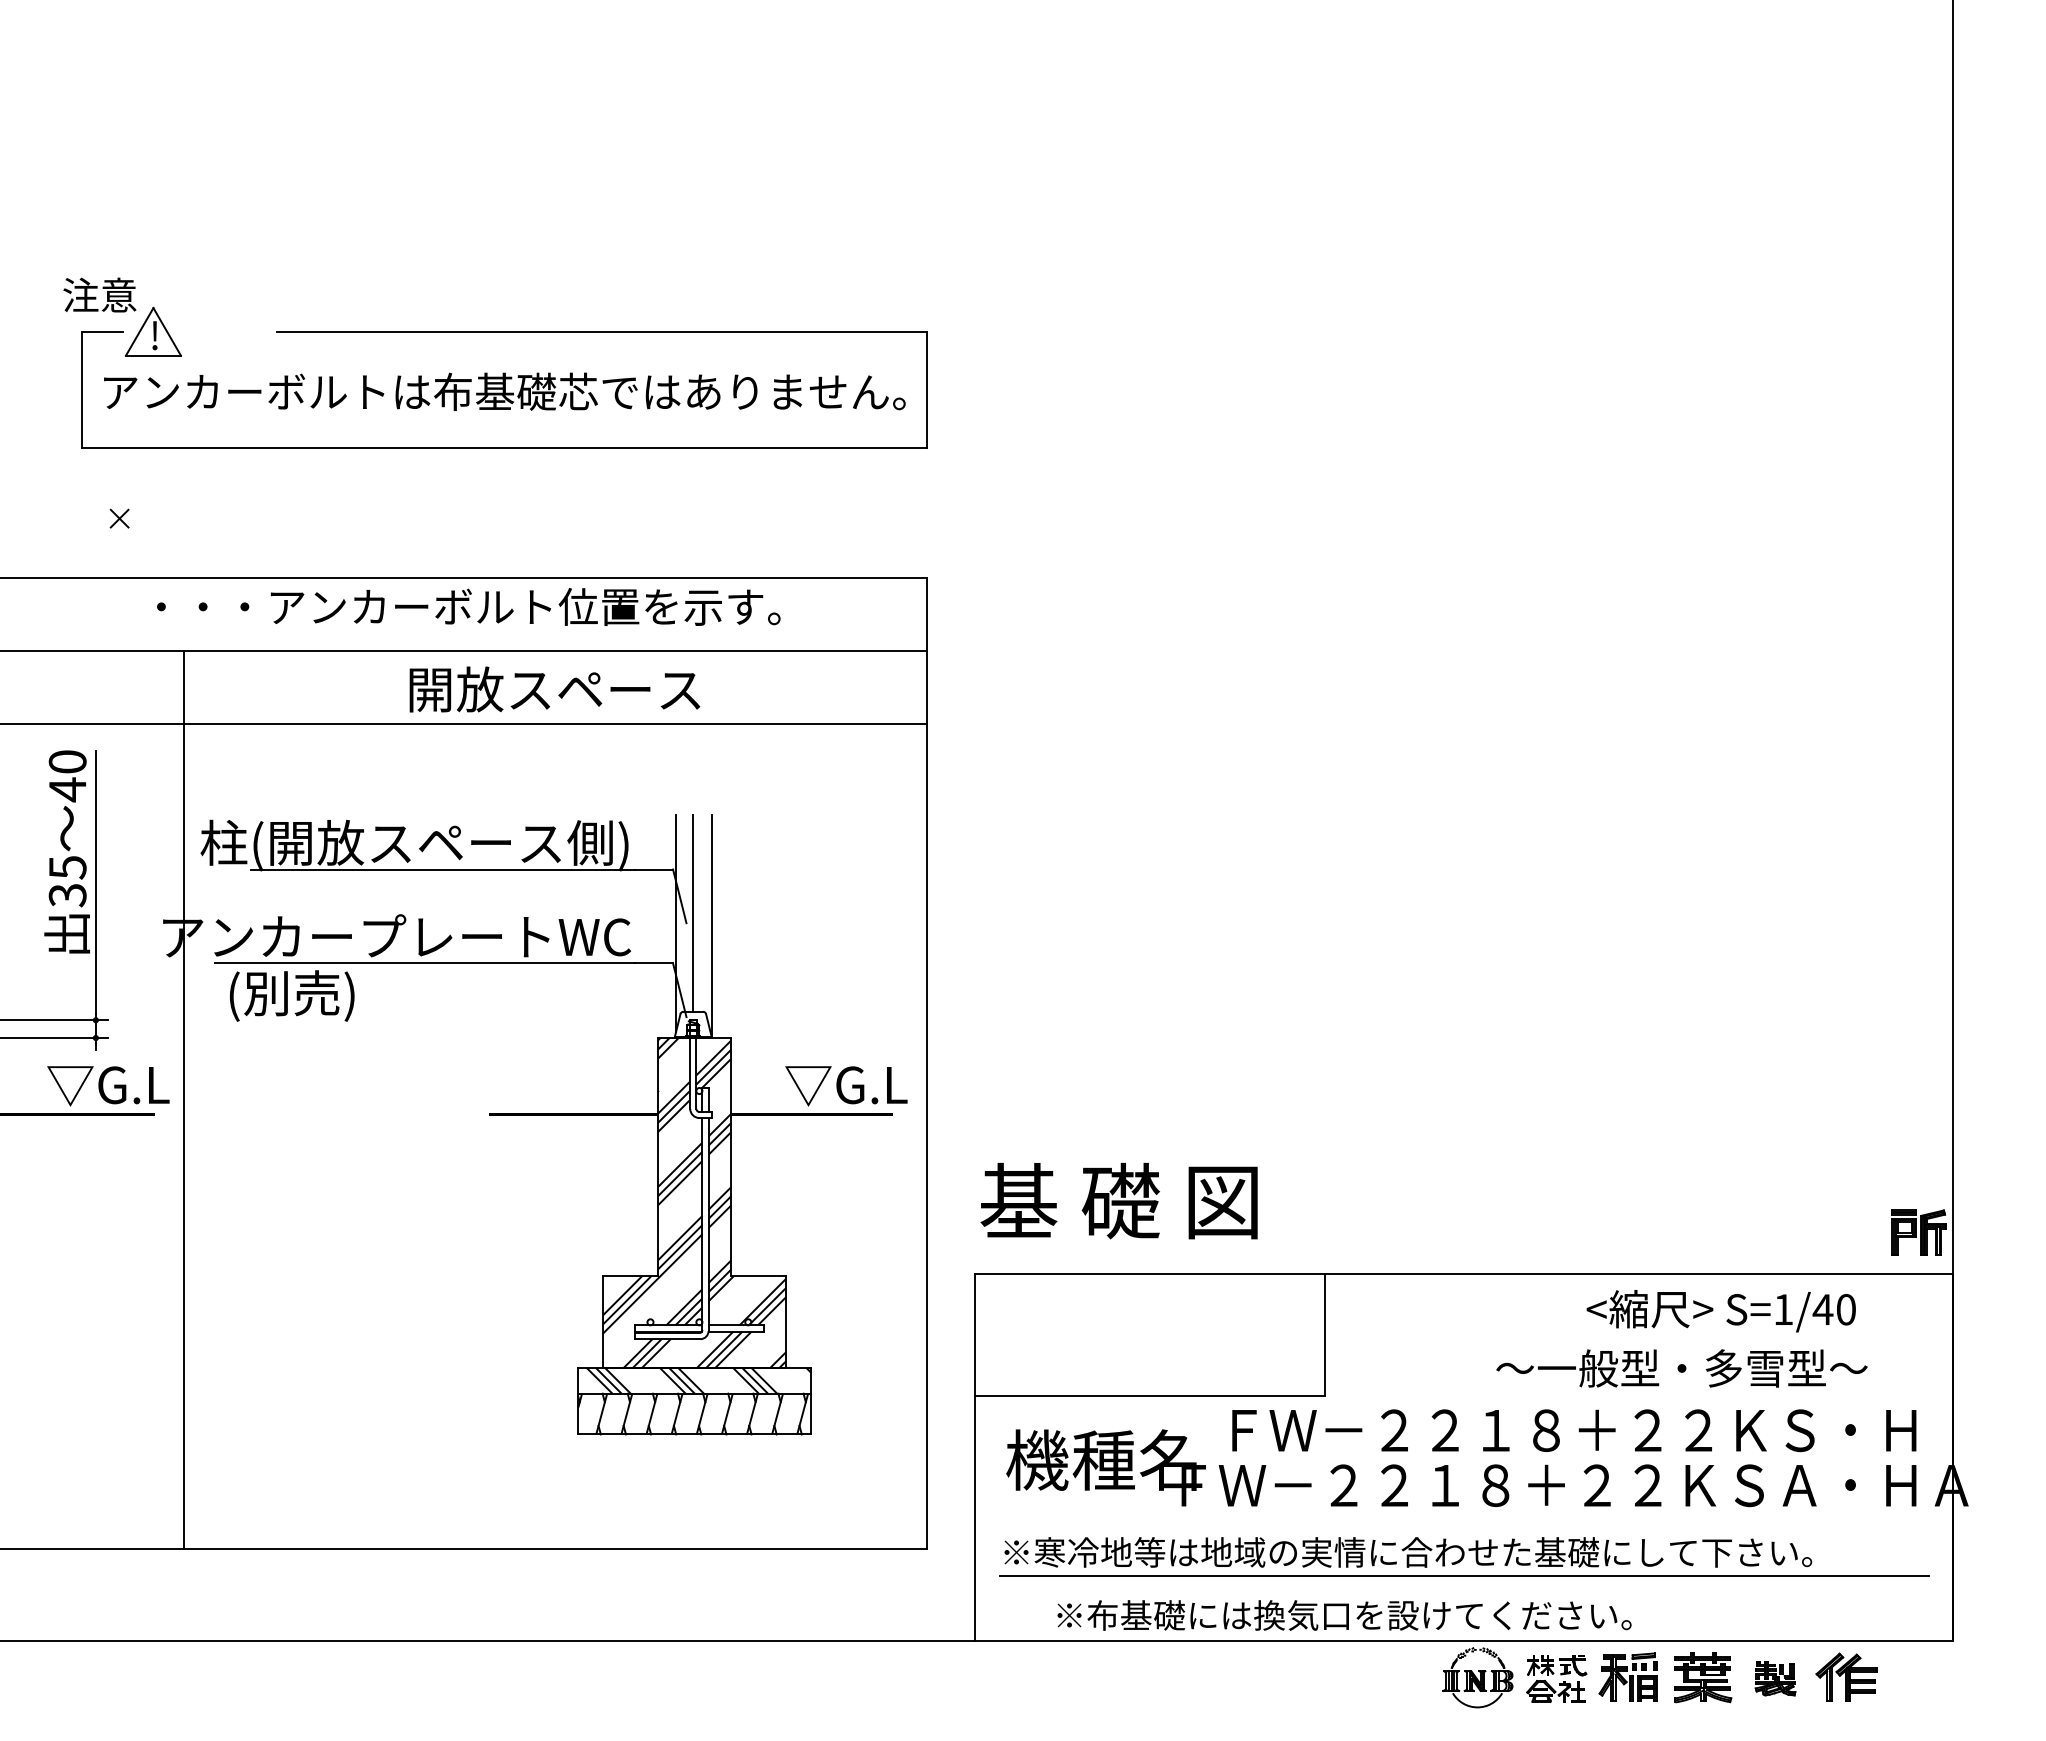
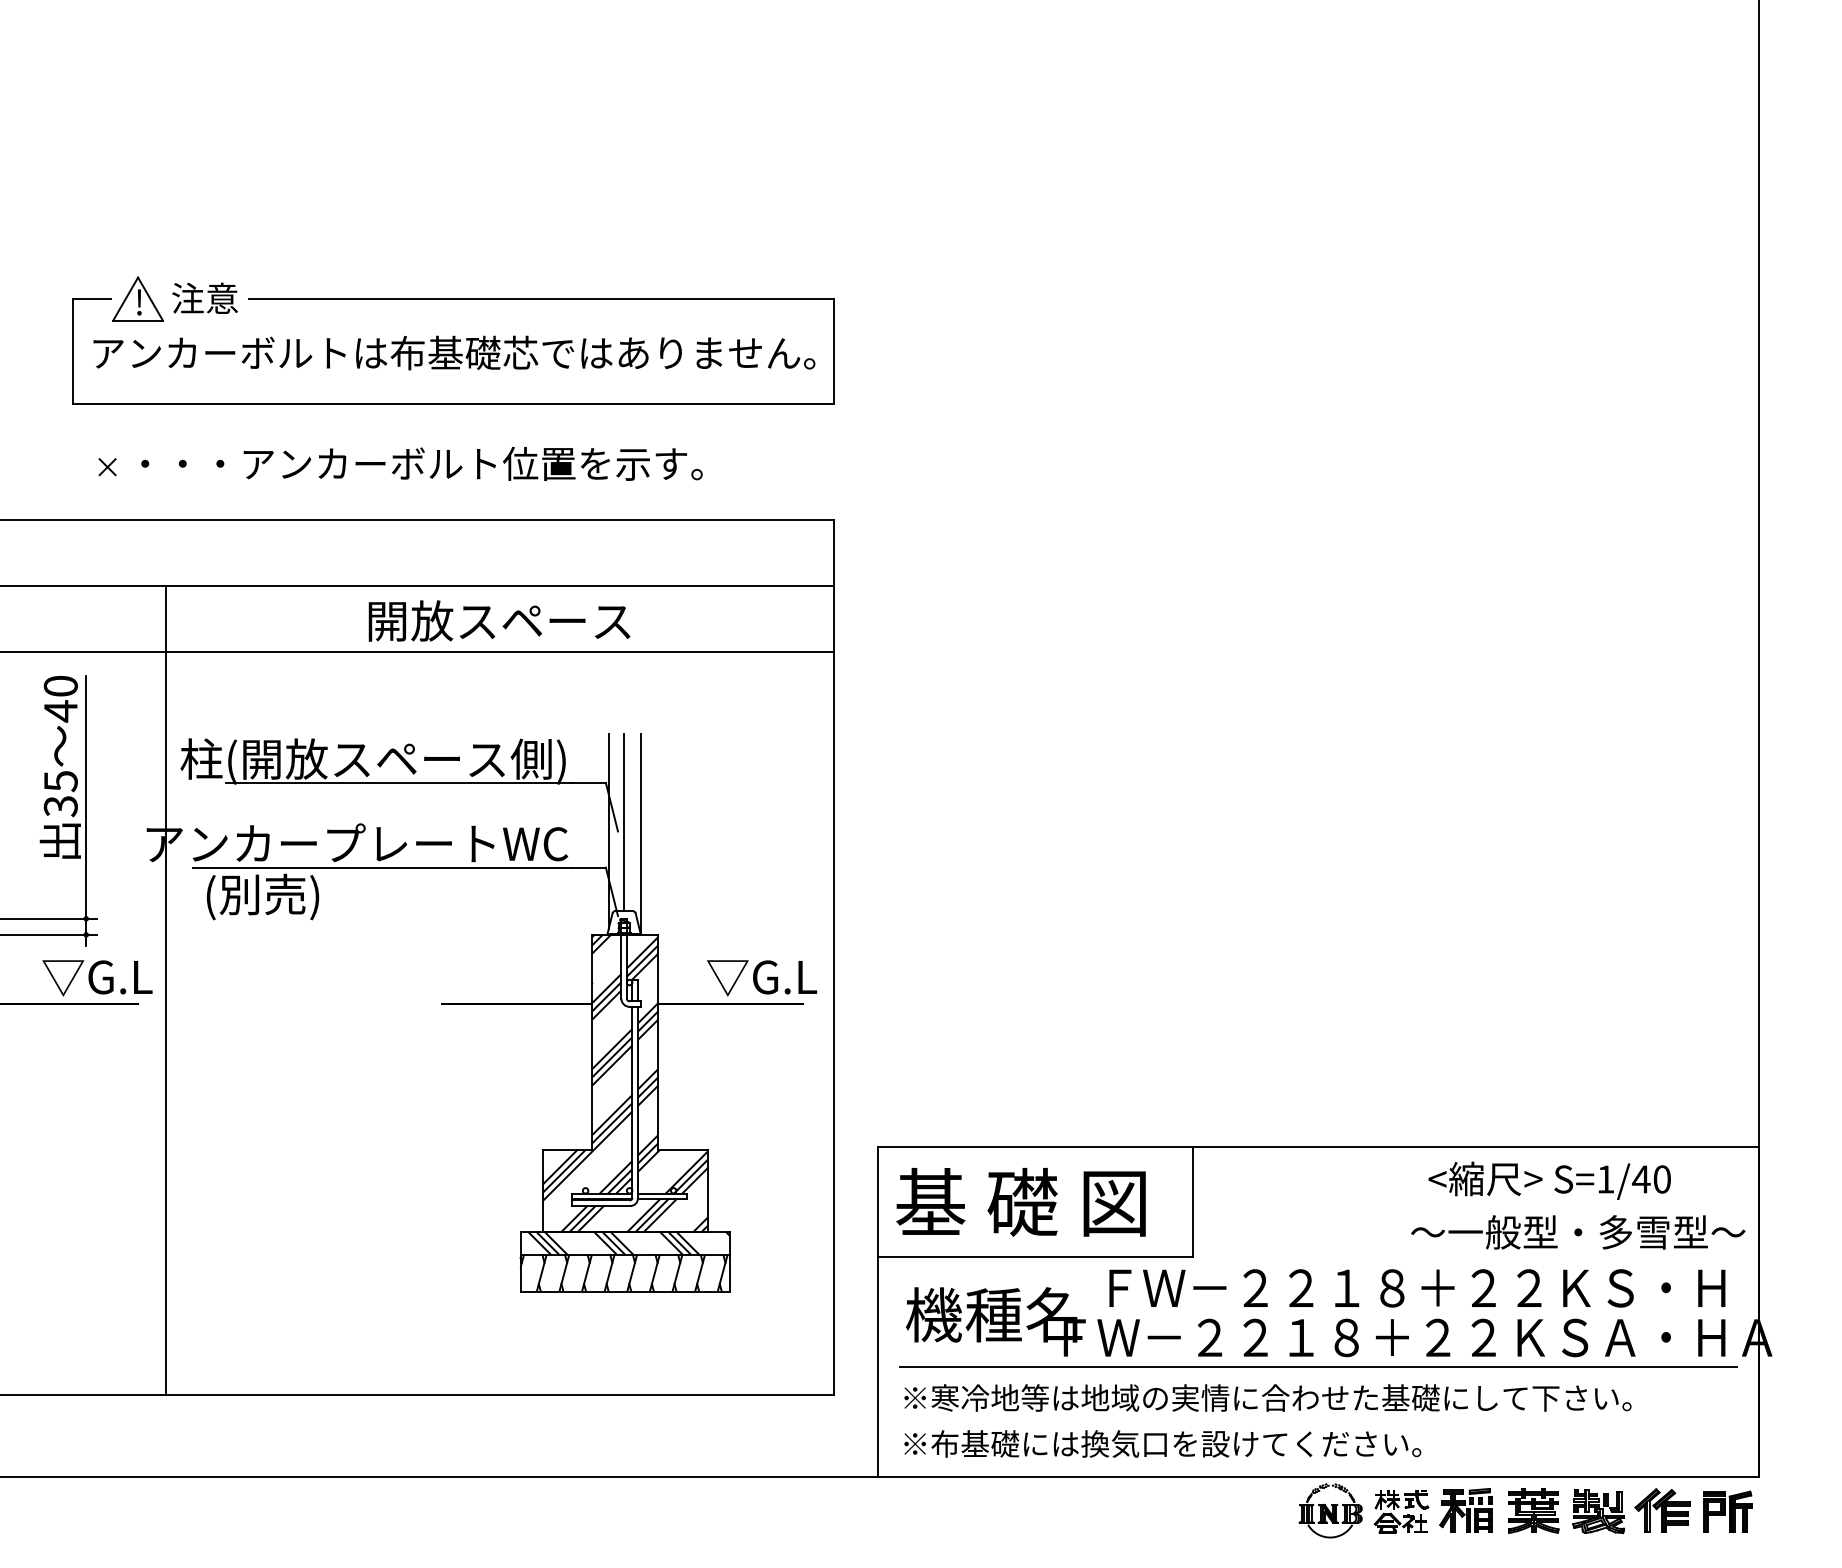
text: (99, 294) -> (204, 297), moved
text: (468, 606) -> (421, 463), moved
text: (1118, 1200) -> (1020, 1201), moved
part: (1918, 1232) -> (1727, 1511), moved
text: (1681, 1368) -> (1577, 1232), moved
line: (1464, 1575) -> (1318, 1366), moved
text: (1344, 1615) -> (1162, 1443), moved
part: (1775, 1678) -> (1598, 1511), size x1.43

